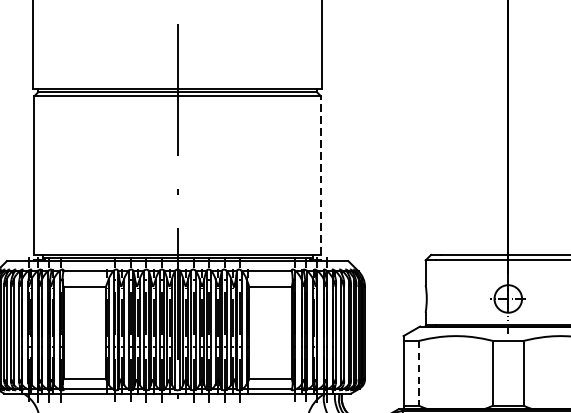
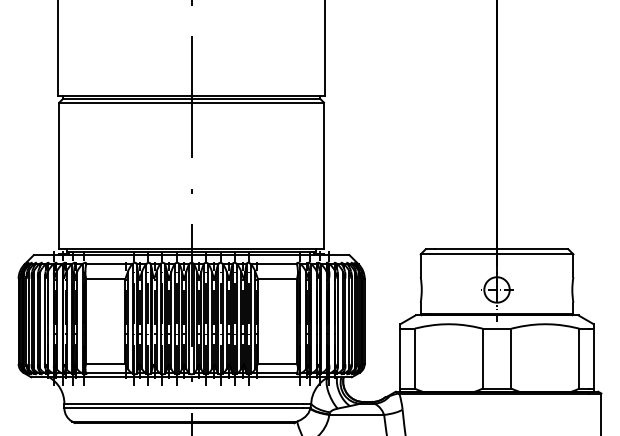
line: (320, 175) -> (323, 175), dashed -> solid
line: (418, 374) -> (414, 359), dashed -> solid

